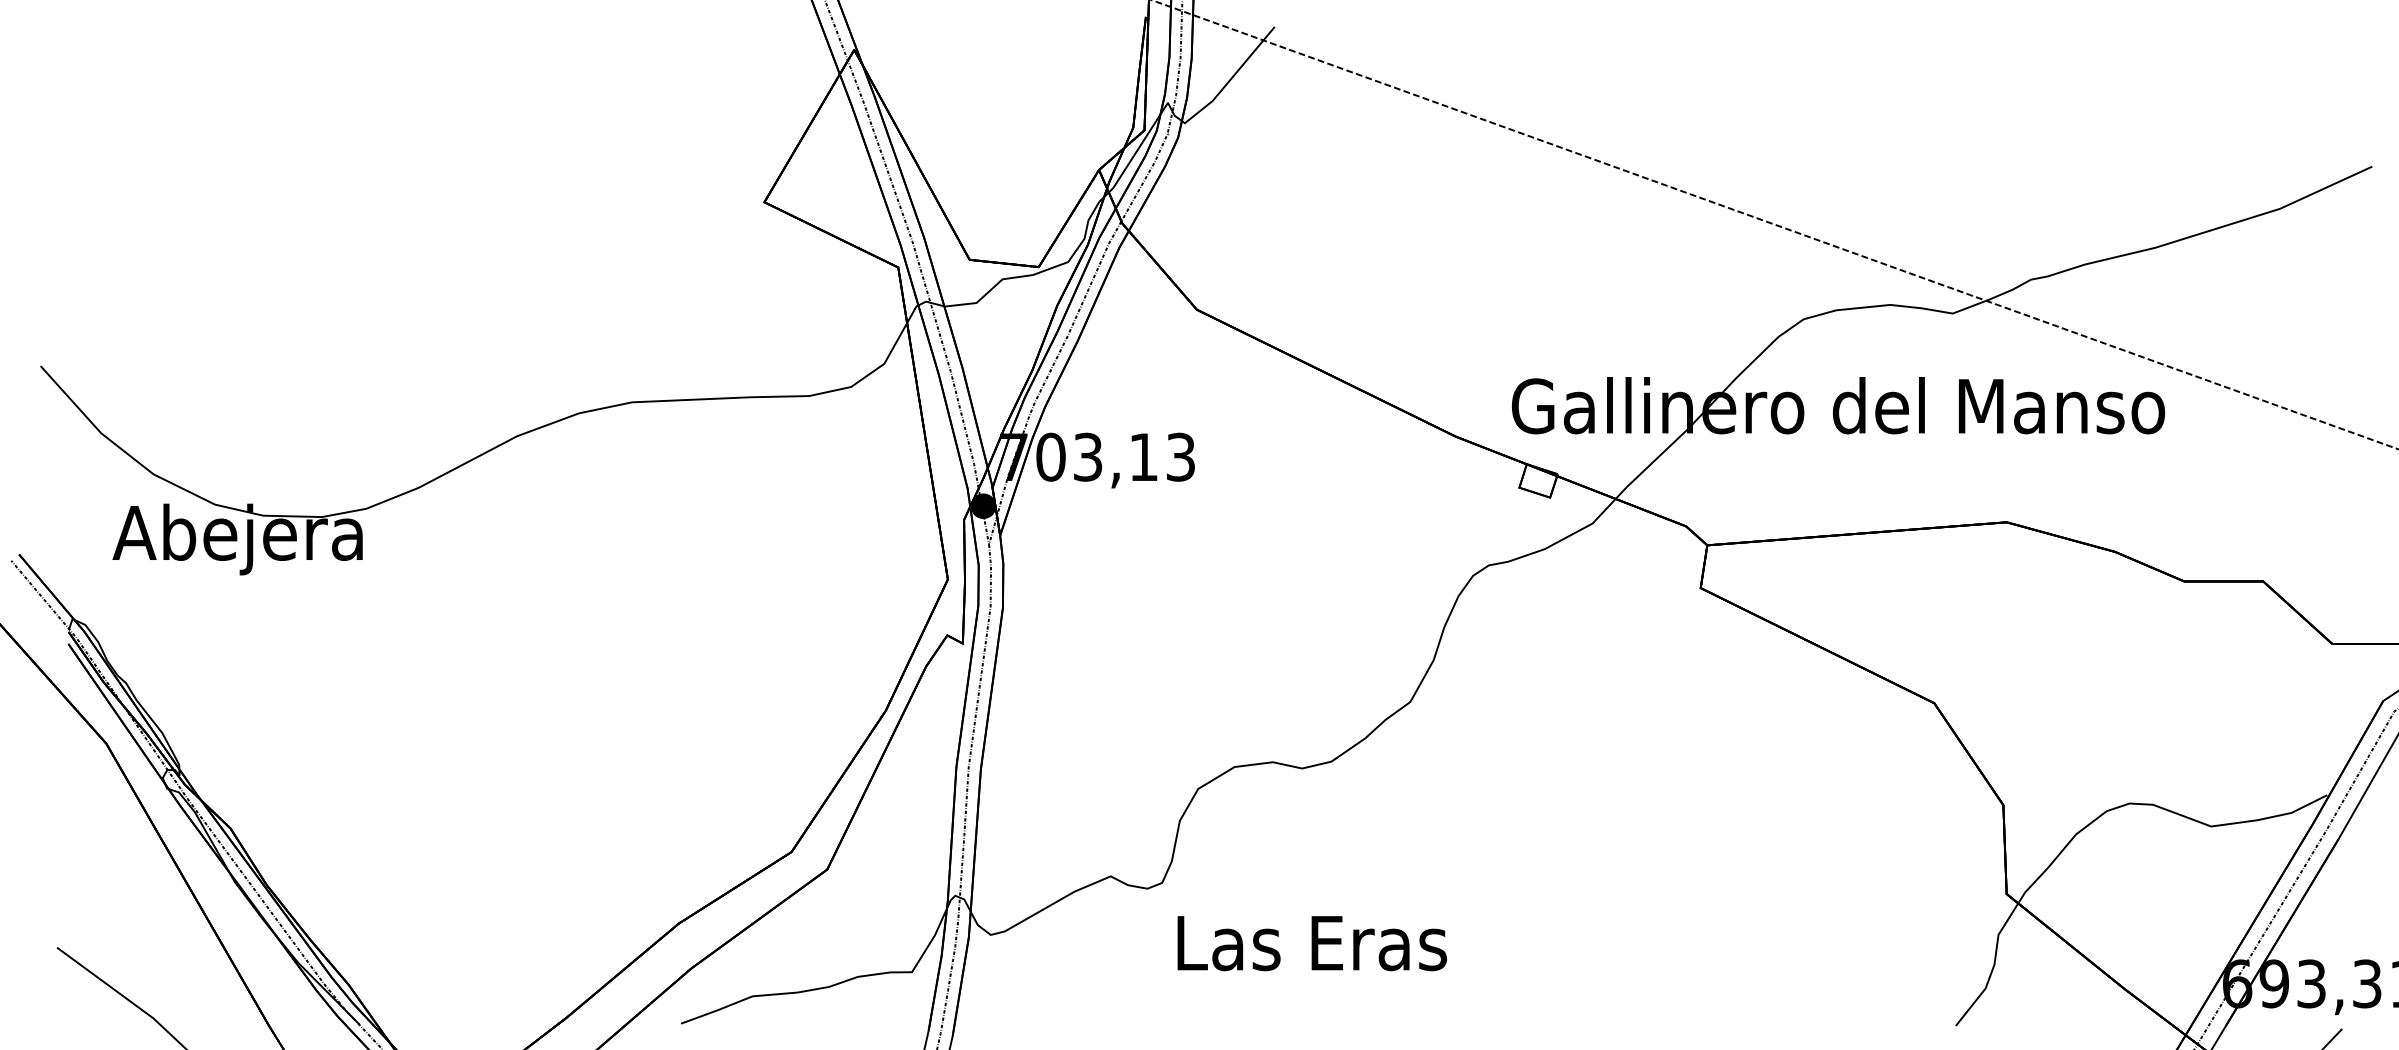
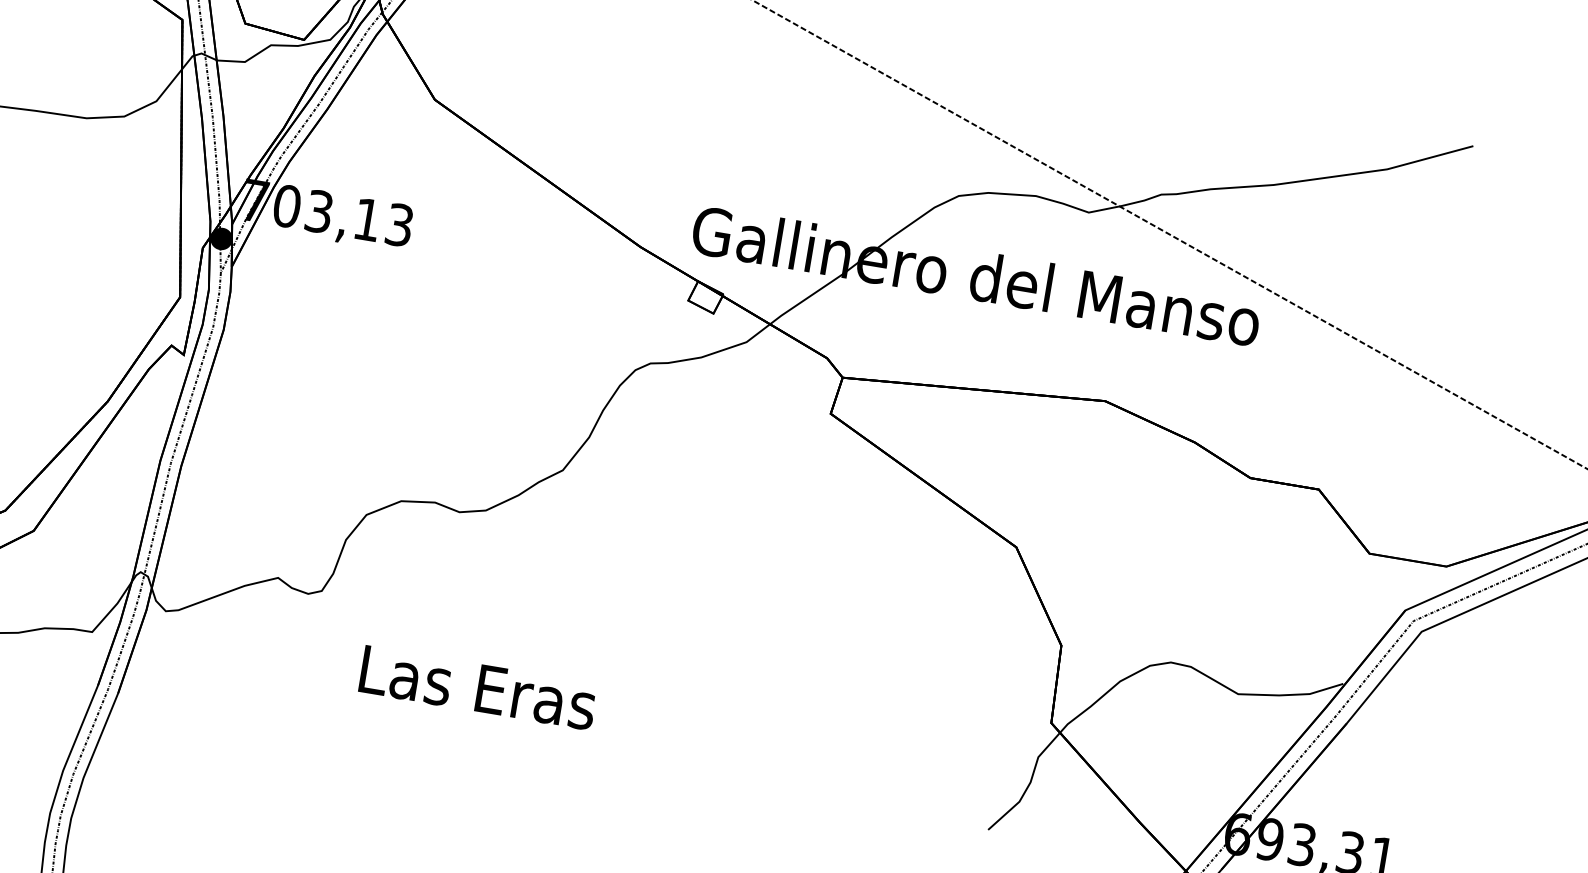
text: (1311, 943) -> (477, 687), moved

